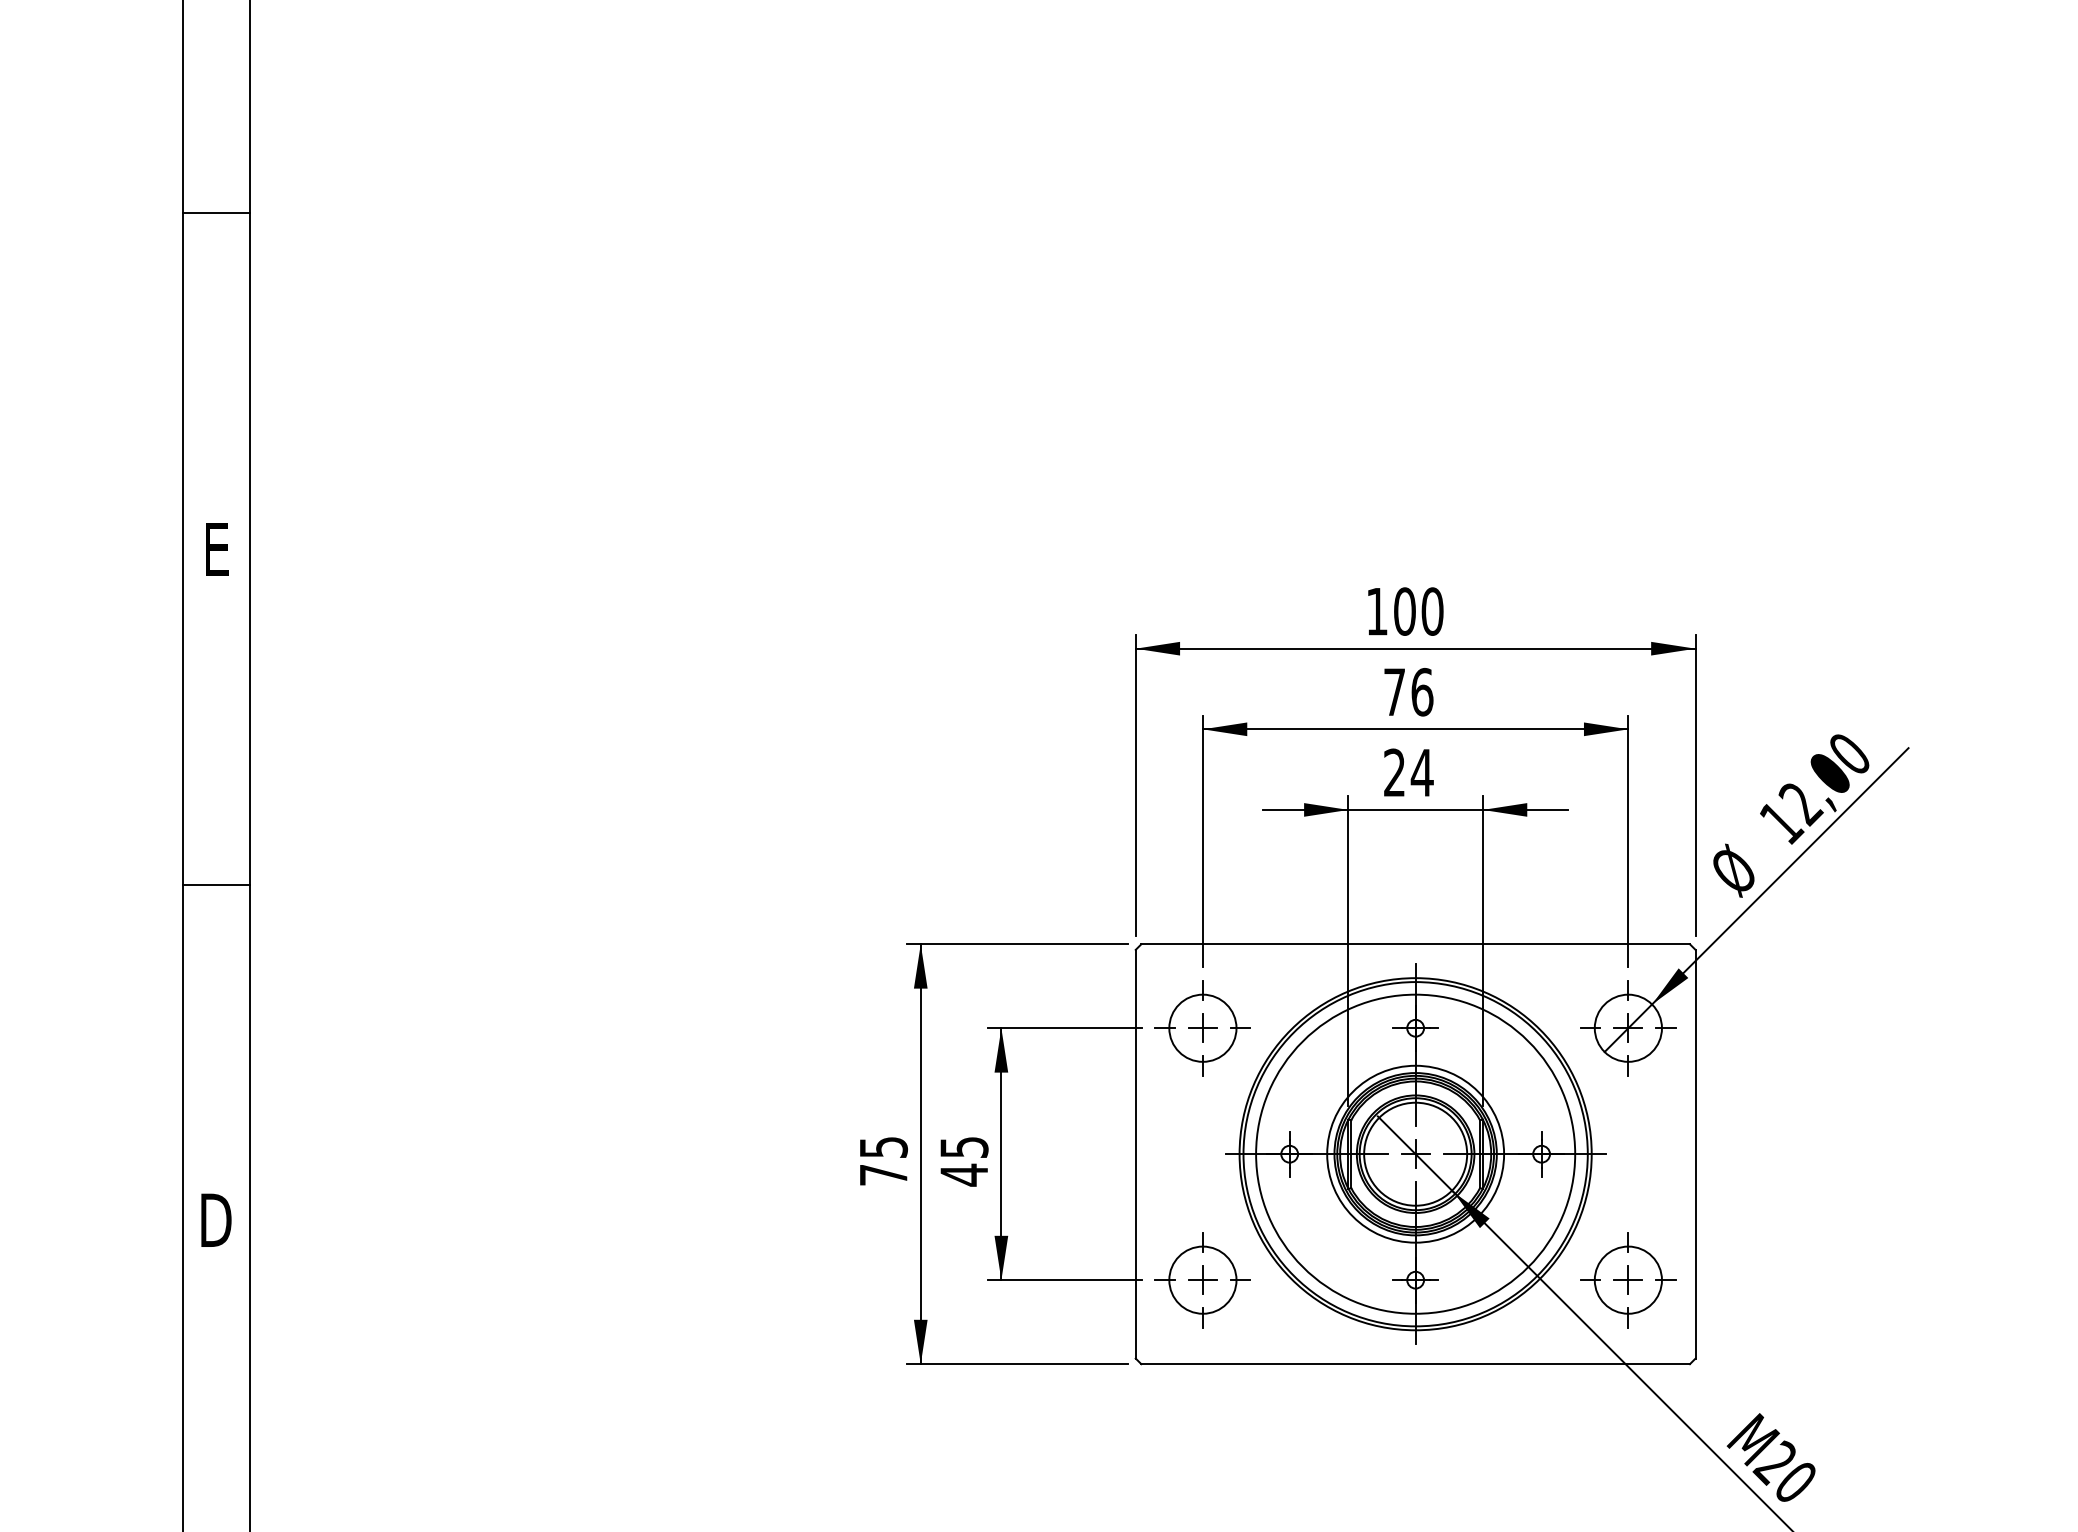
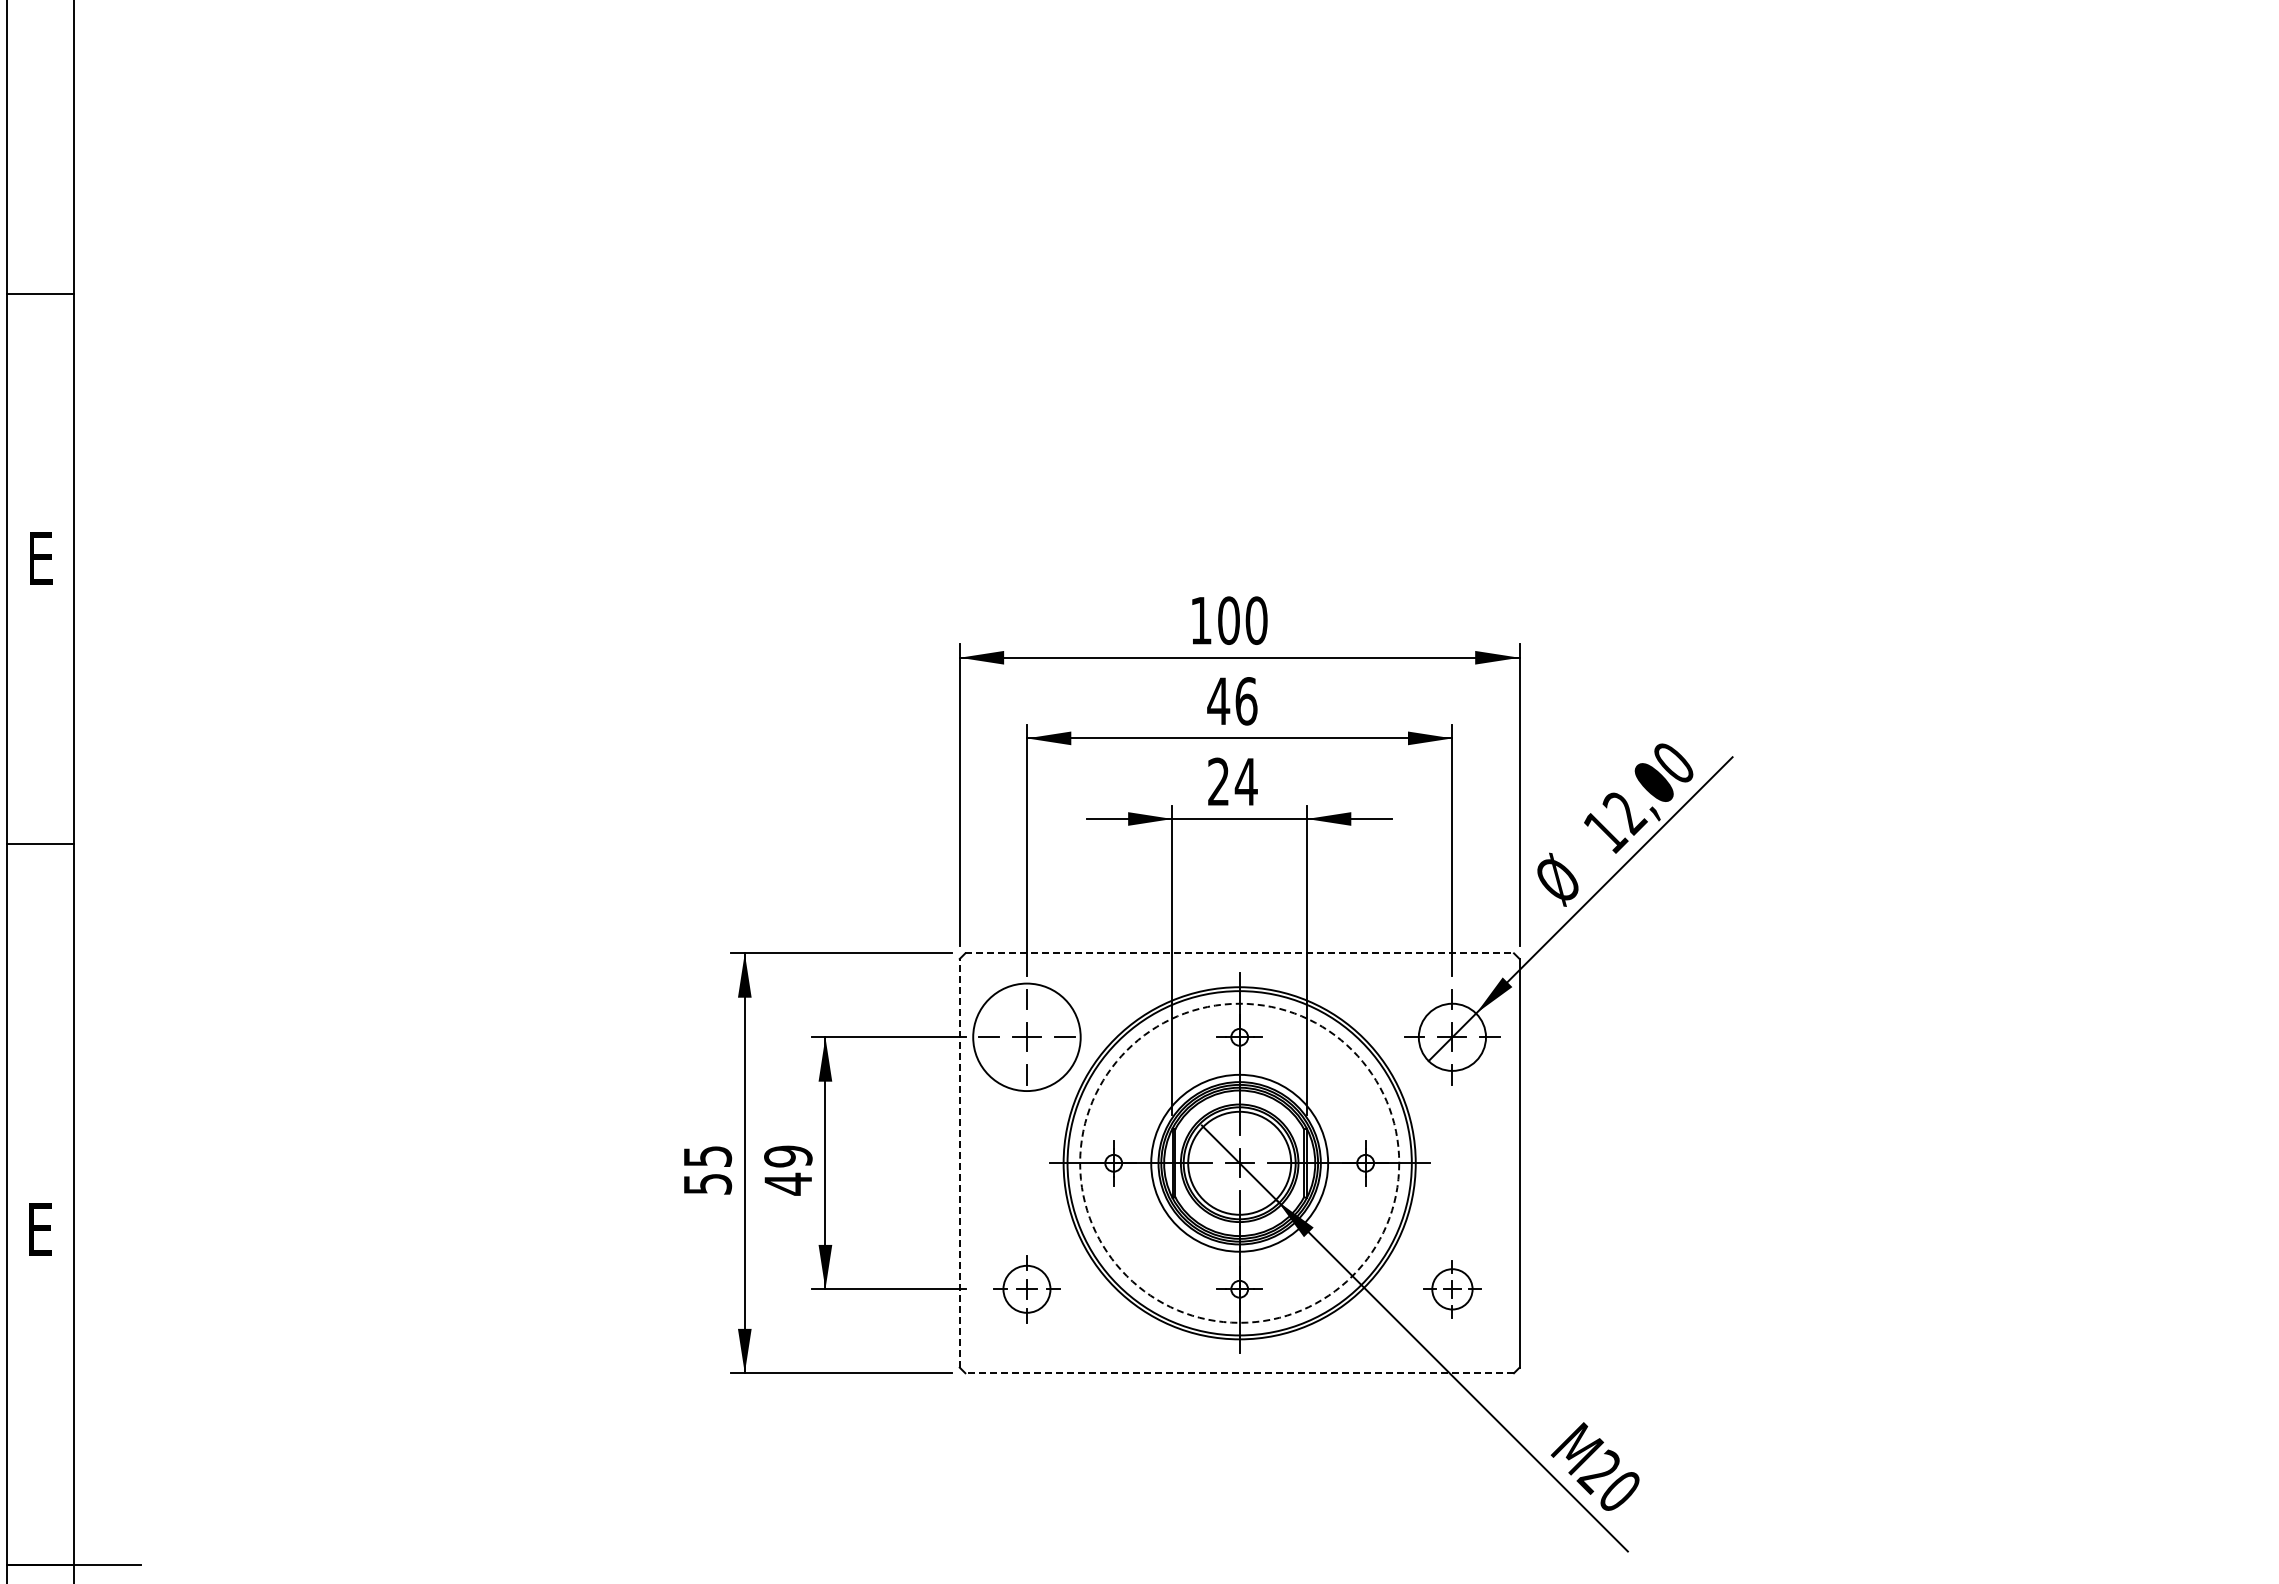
line: (215, 212) -> (39, 293), moved
text: (1394, 691) -> (1218, 700), 76 -> 46
line: (215, 884) -> (39, 843), moved
line: (1416, 944) -> (1240, 953), solid -> dashed
circle: (1202, 1027) -> (1026, 1036), size x1.6
text: (964, 1147) -> (788, 1156), 45 -> 49
line: (1135, 1153) -> (959, 1162), solid -> dashed
circle: (1415, 1153) -> (1239, 1162), solid -> dashed
text: (884, 1175) -> (708, 1184), 75 -> 55
text: (216, 1220) -> (40, 1229), D -> E
part: (1202, 1280) -> (1026, 1289), size x0.7
part: (1628, 1280) -> (1452, 1289), size x0.6
line: (1415, 1364) -> (1239, 1373), solid -> dashed

